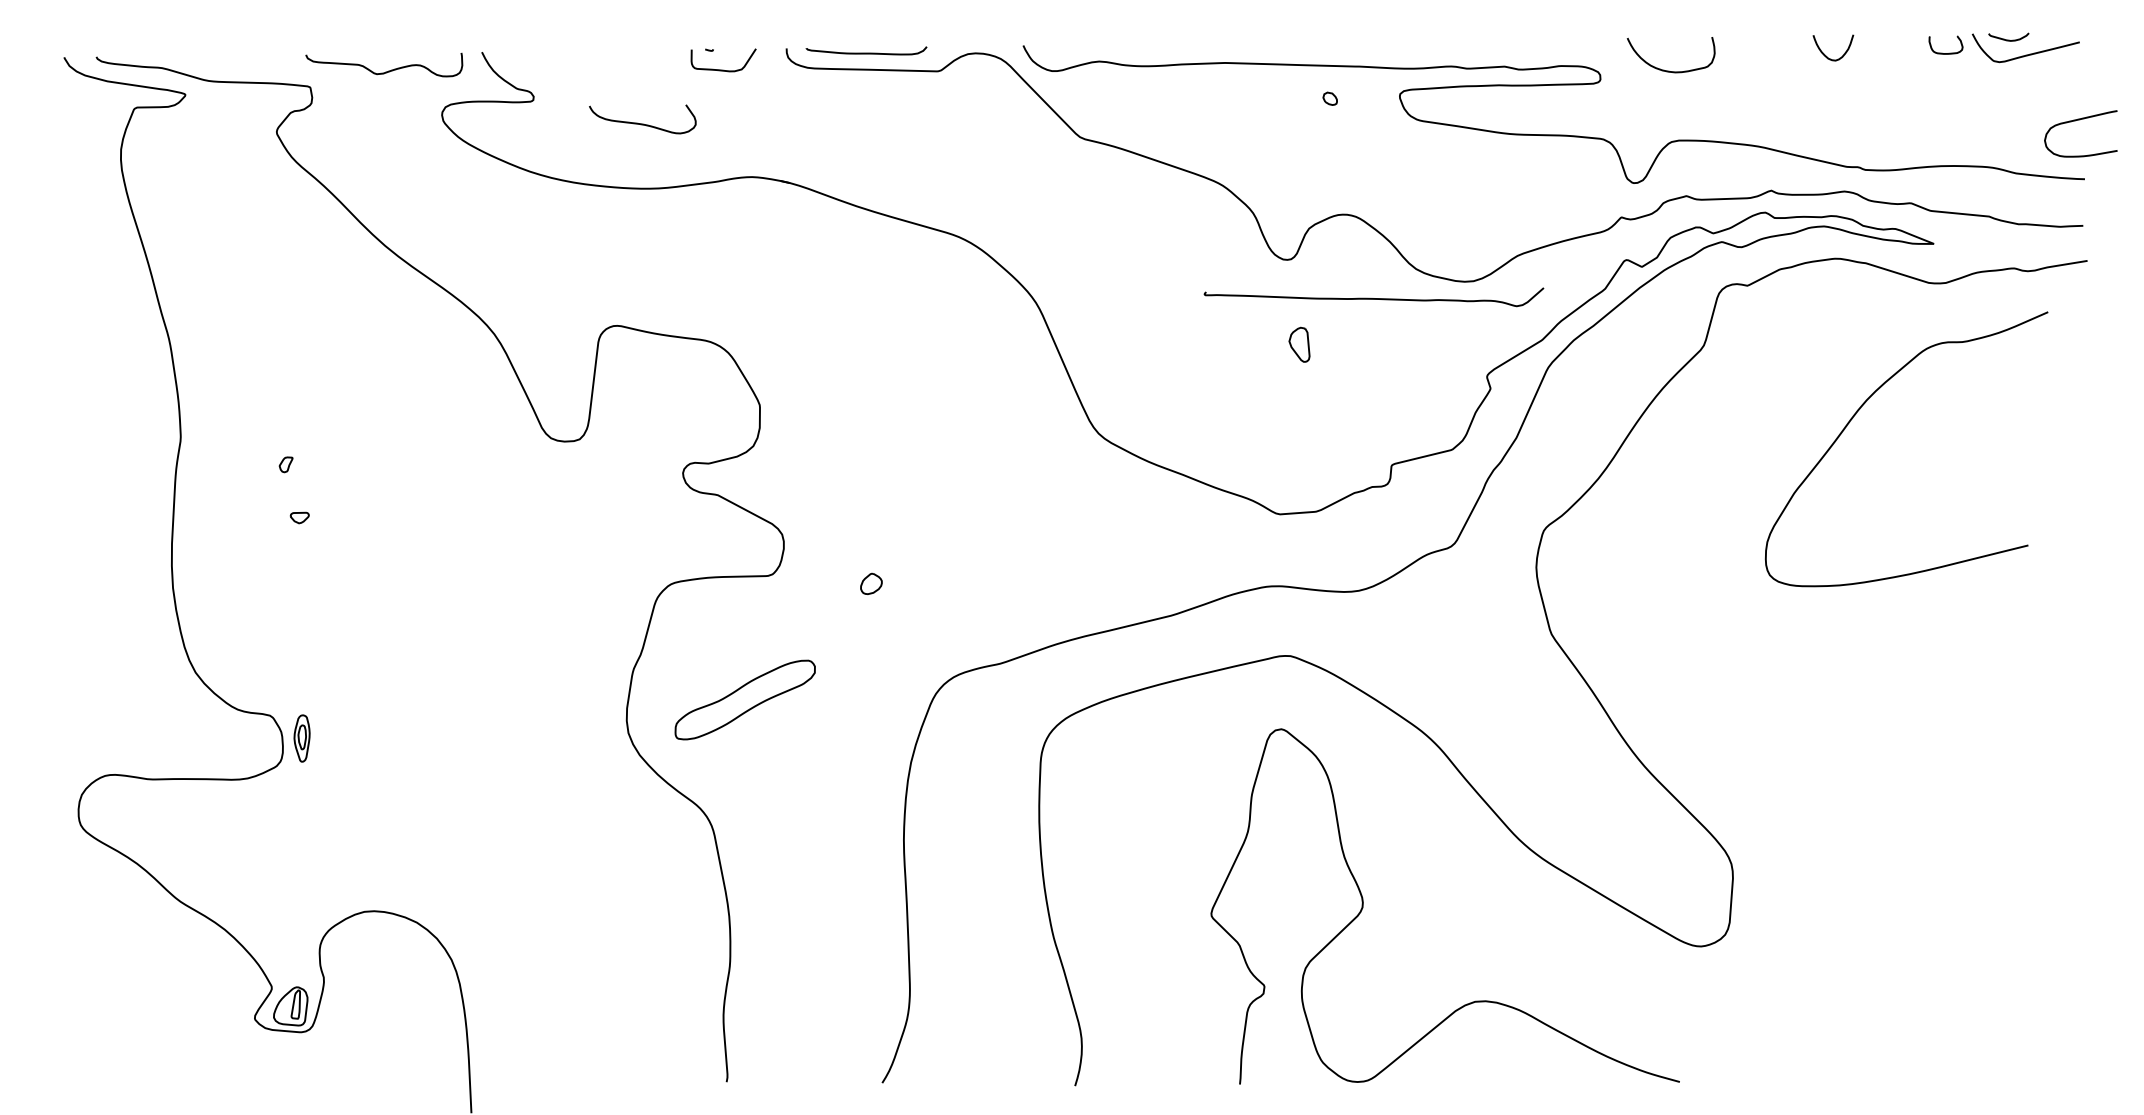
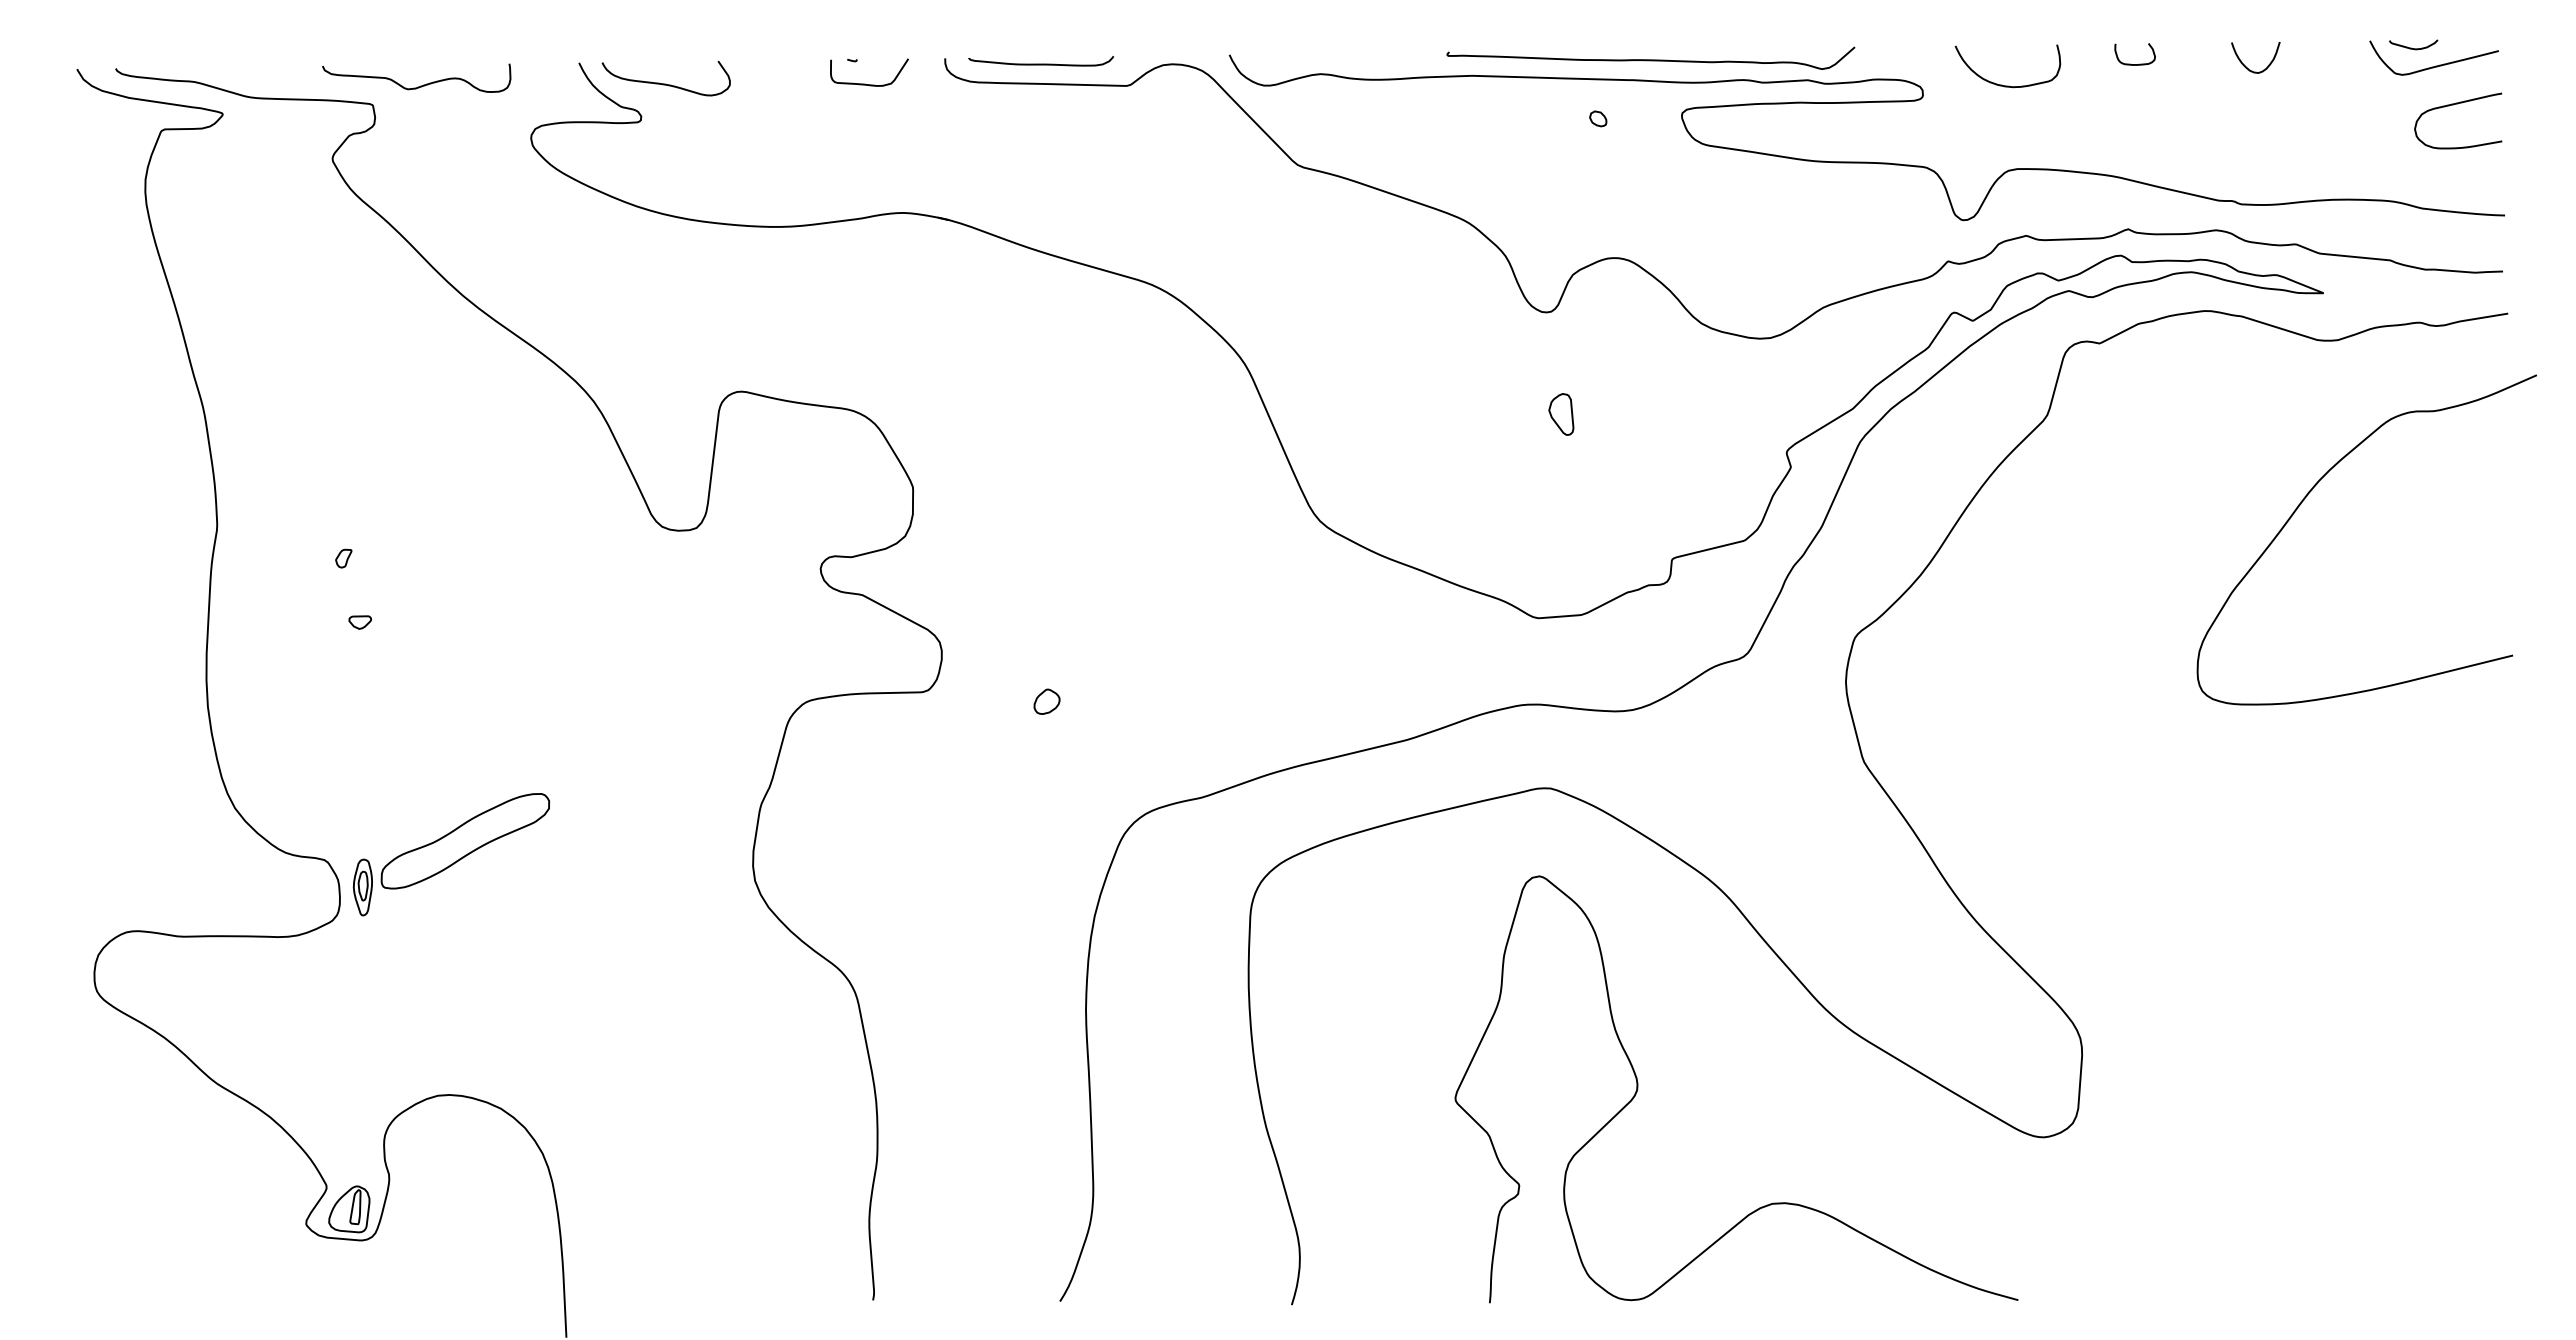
curve: (1942, 52) -> (2130, 63), moved
curve: (1825, 55) -> (2246, 66), moved
curve: (387, 71) -> (420, 85), moved
curve: (2077, 120) -> (2453, 105), moved
curve: (642, 123) -> (665, 83), moved
curve: (1373, 298) -> (1650, 59), moved
curve: (1861, 408) -> (2312, 490), moved
part: (745, 700) -> (465, 841), moved

